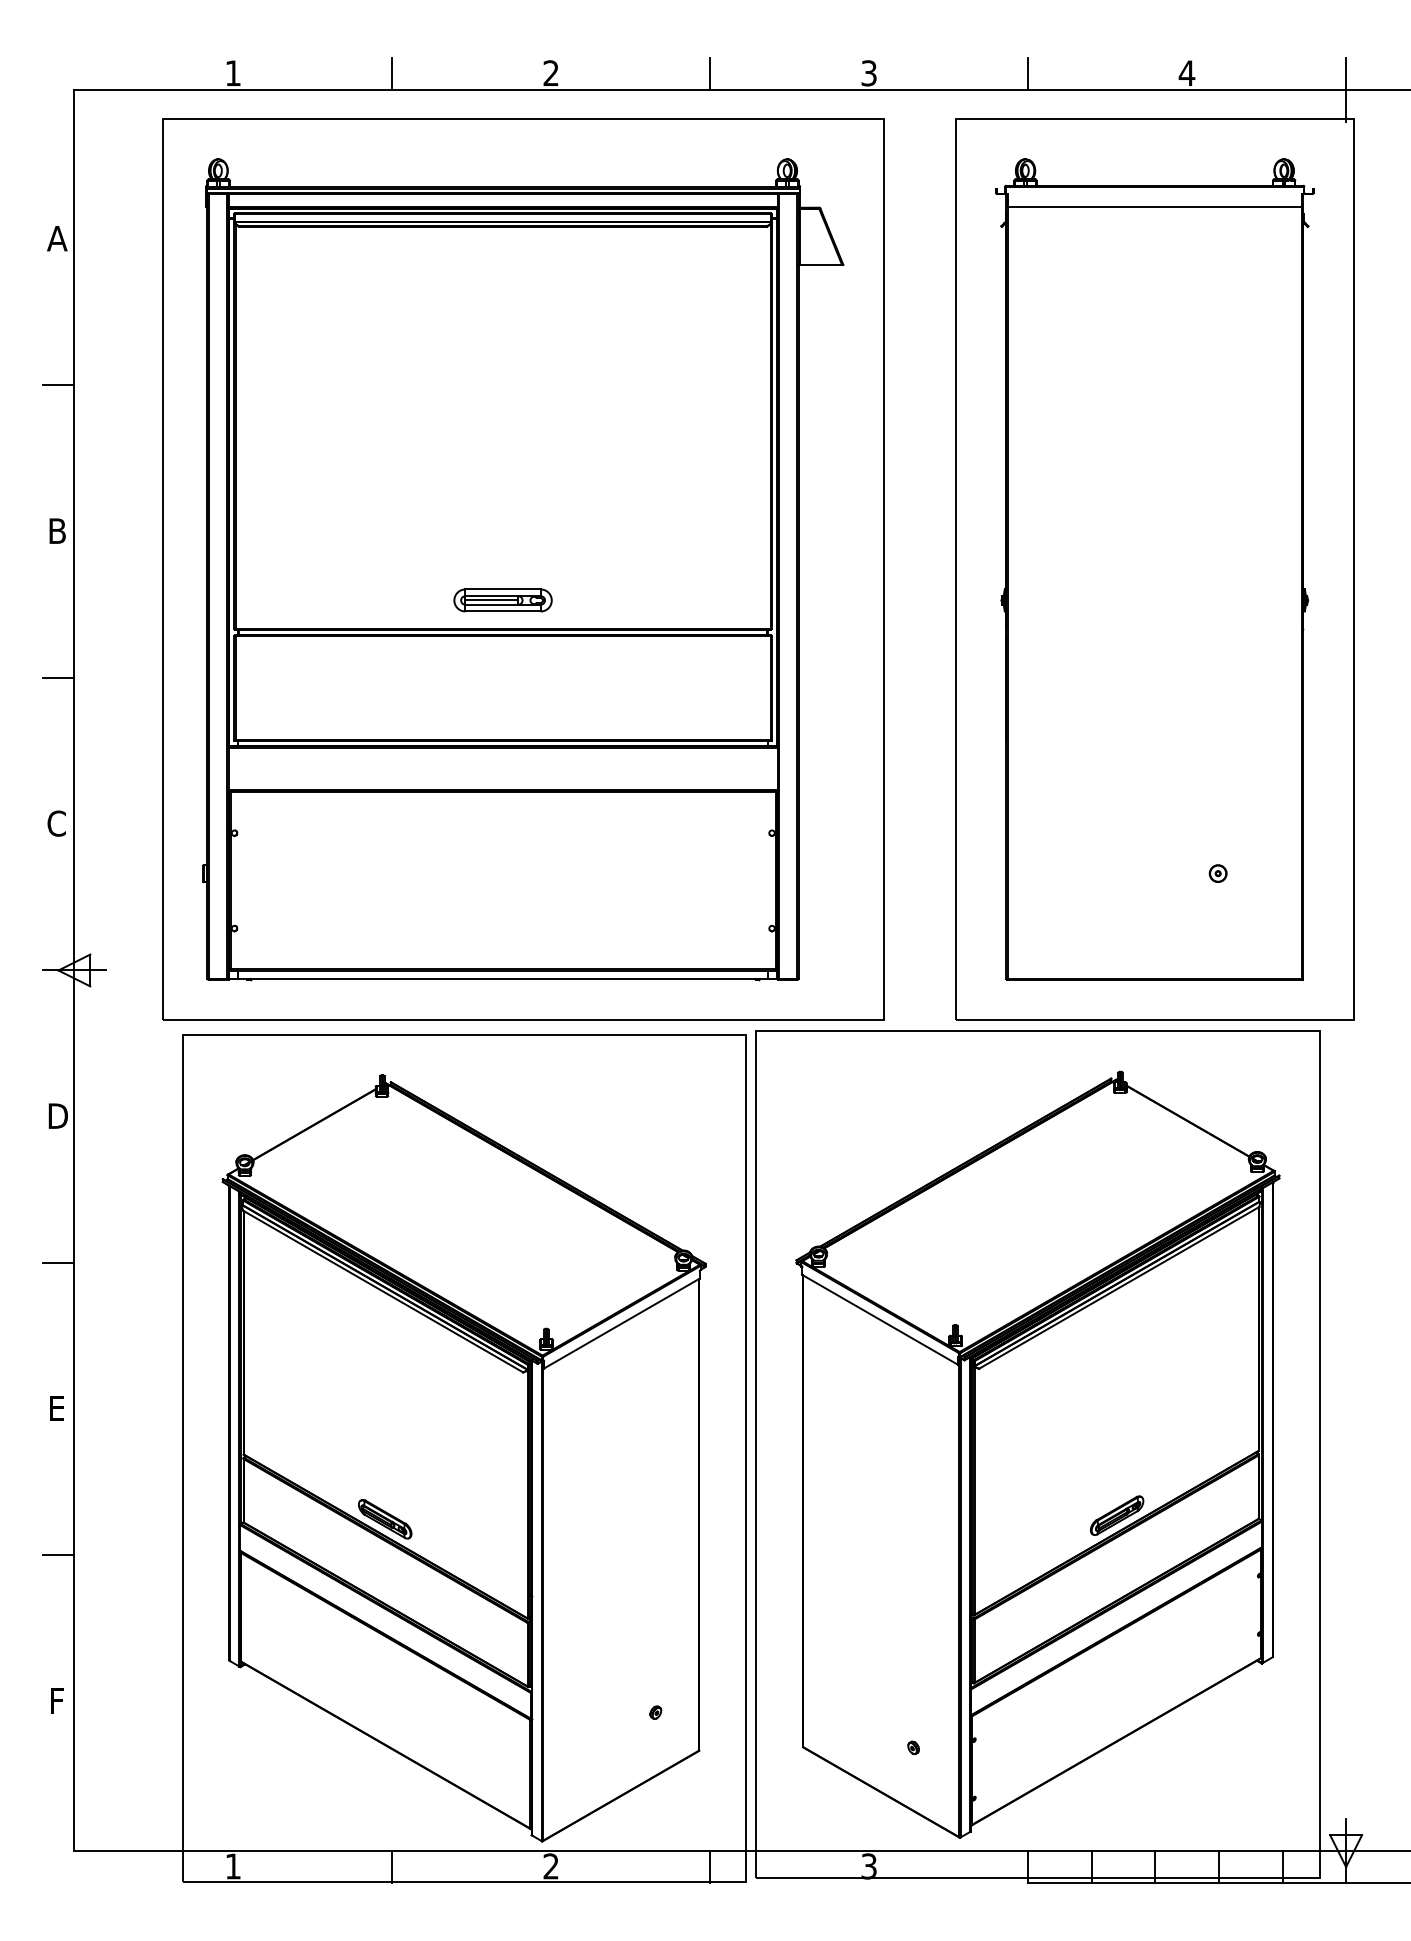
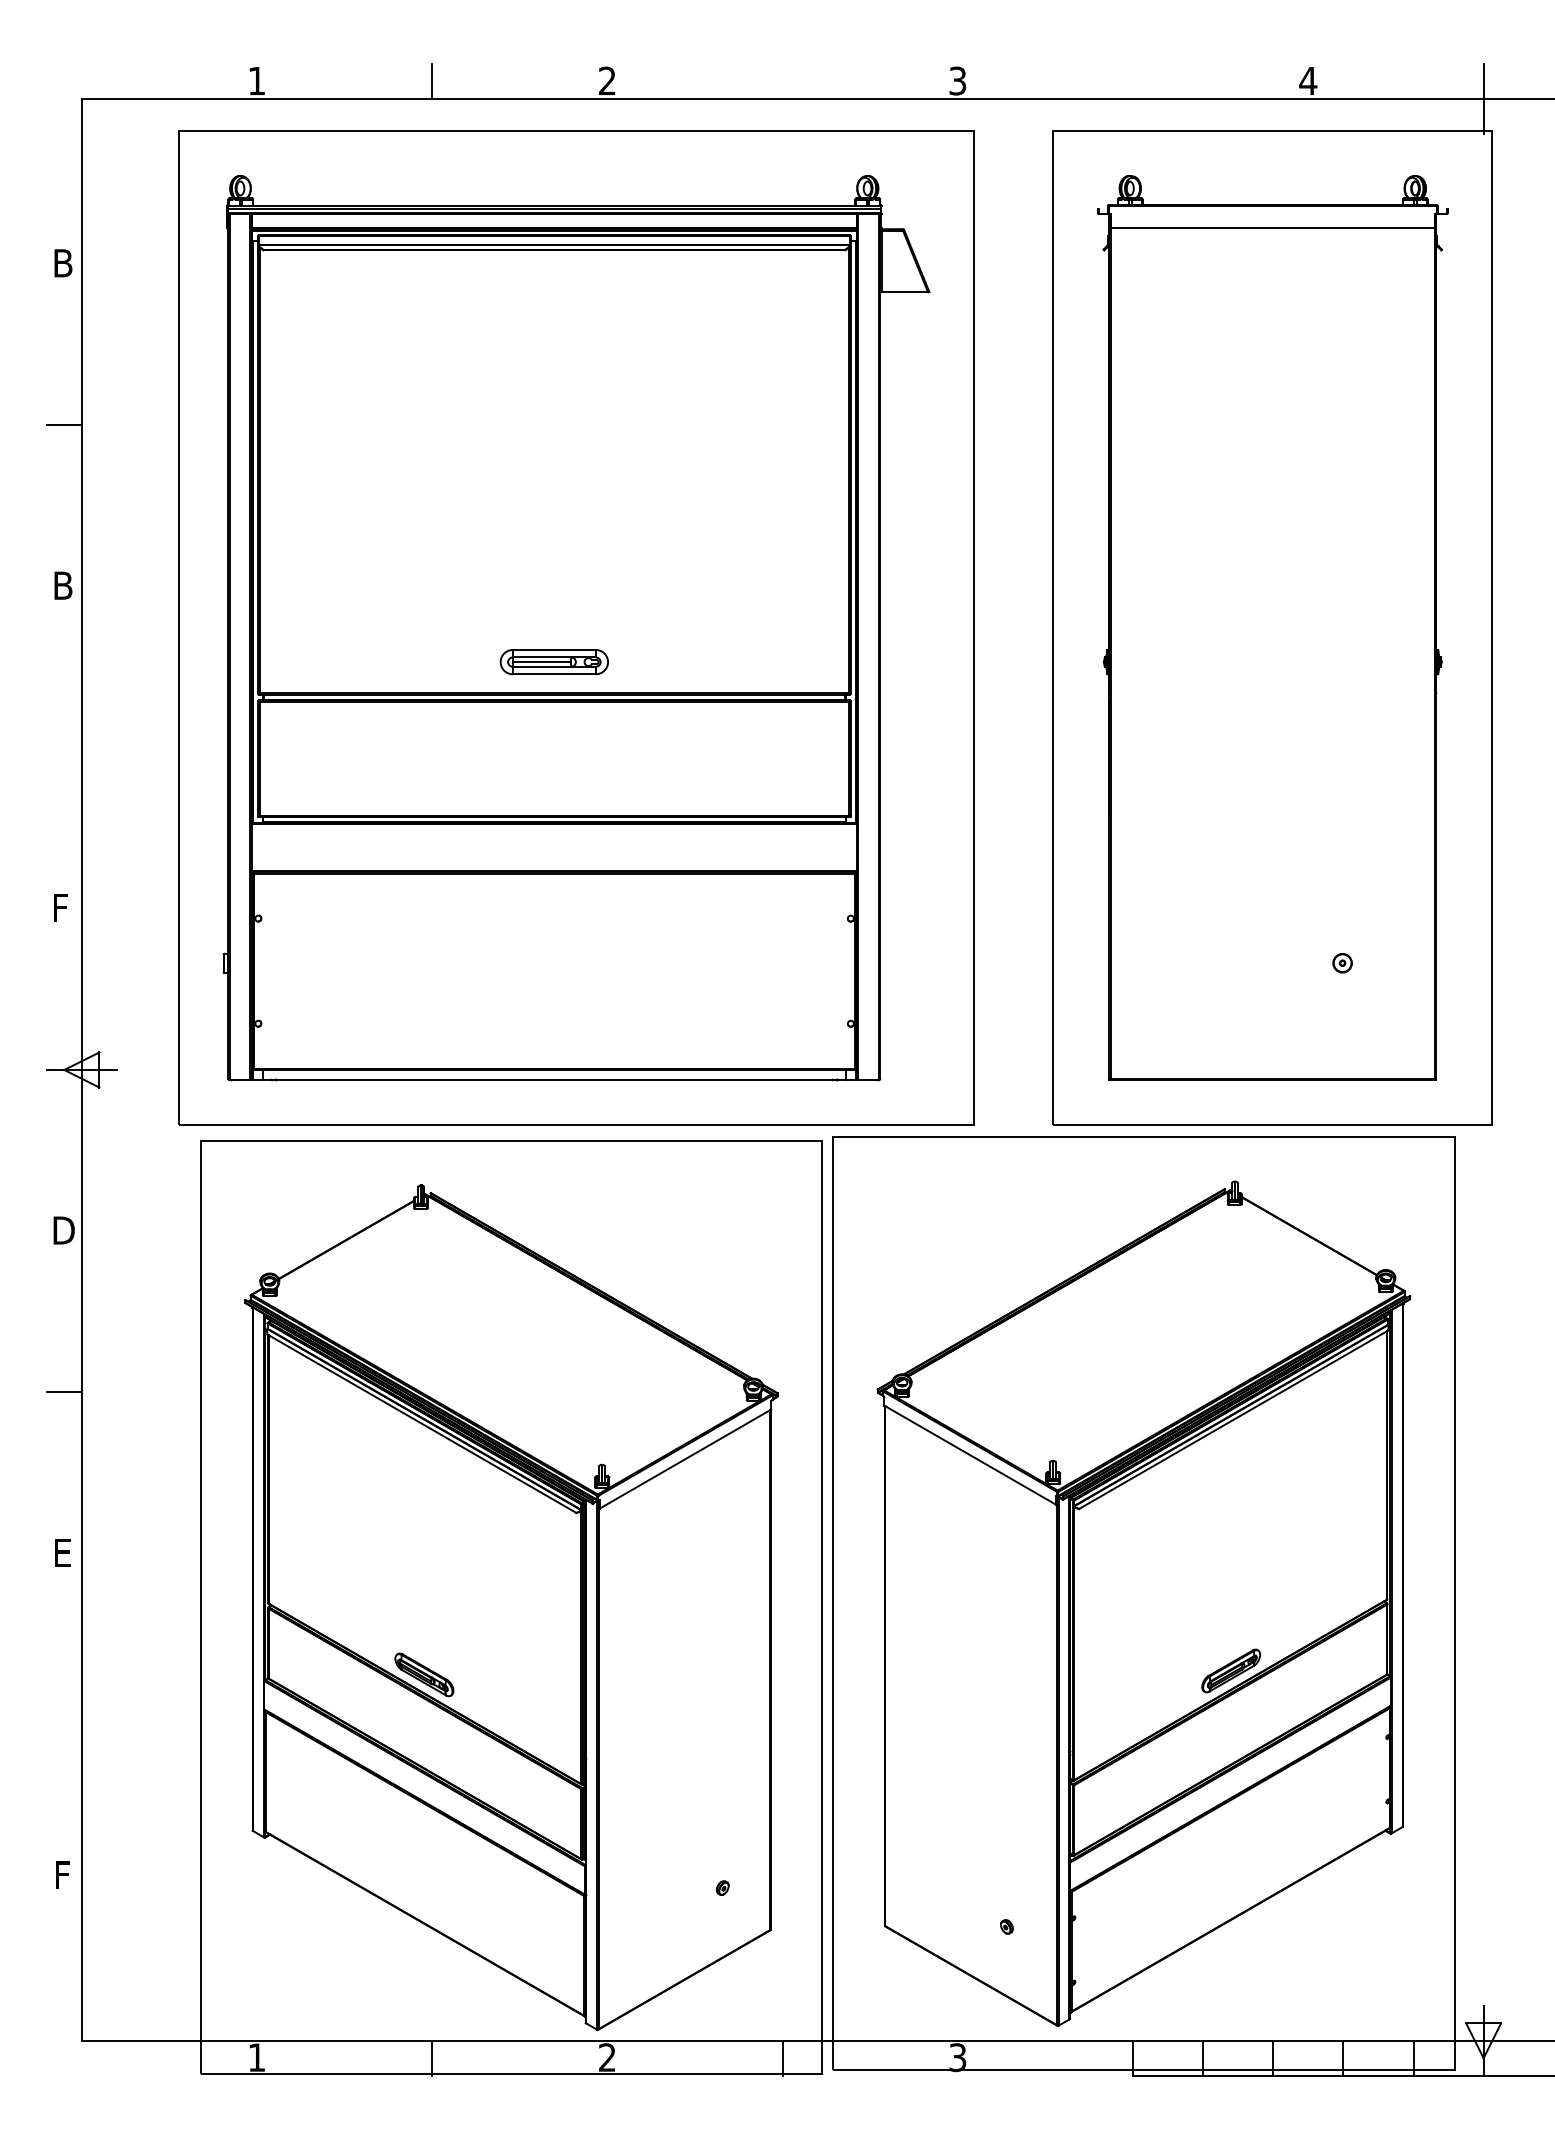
line: (710, 73) -> (782, 81), removed
line: (1028, 73) -> (1133, 81), removed
text: (56, 238) -> (62, 263), A -> B
line: (57, 677) -> (63, 747), removed
text: (56, 823) -> (62, 907), C -> F
line: (57, 1555) -> (63, 1714), removed

